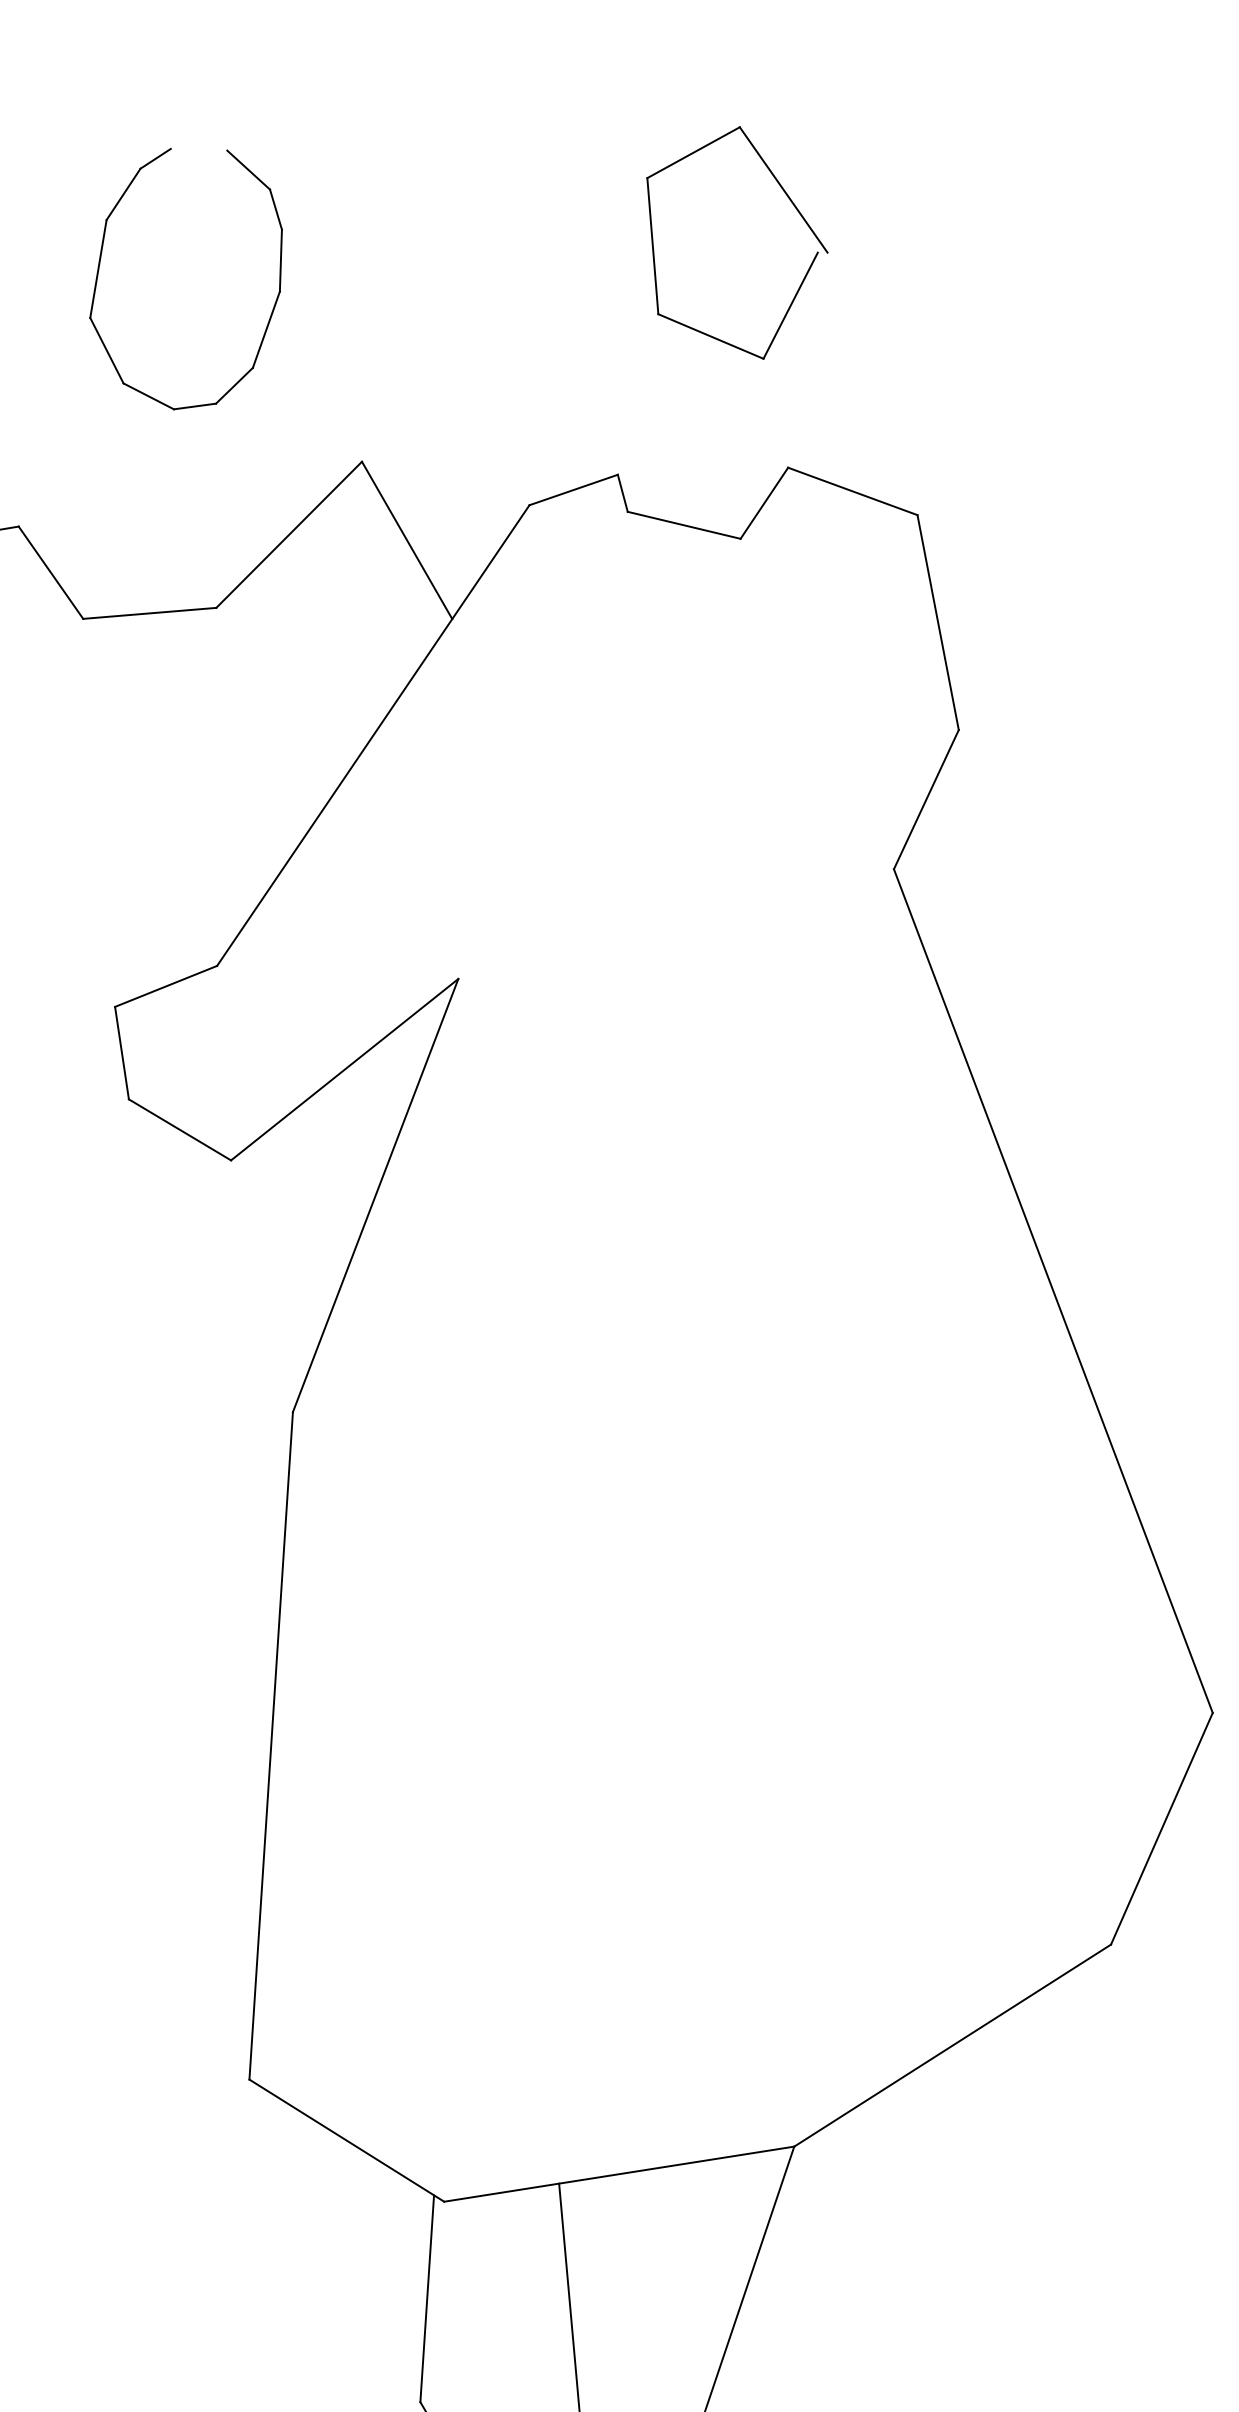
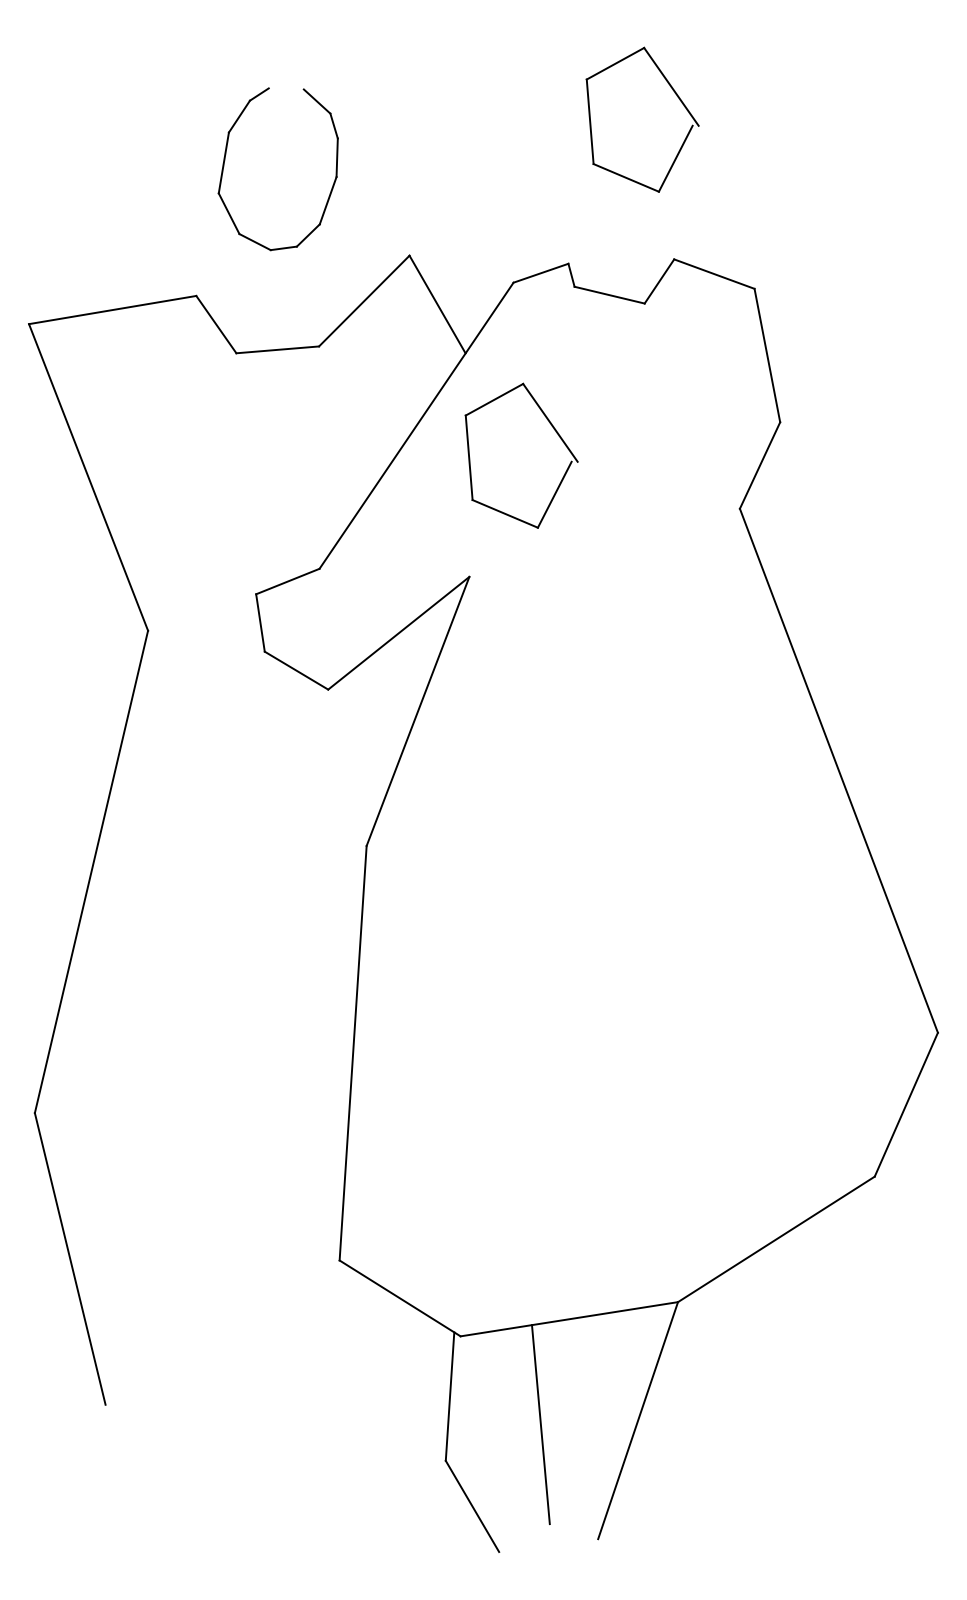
part: (101, 265) -> (225, 160), moved
part: (593, 741) -> (553, 429), added

